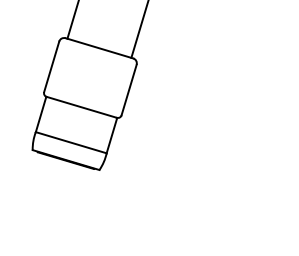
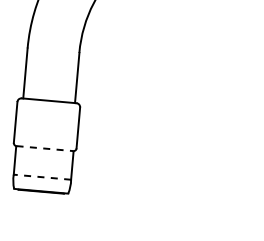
line: (82, 107) -> (45, 148), solid -> dashed
line: (71, 143) -> (42, 177), solid -> dashed

